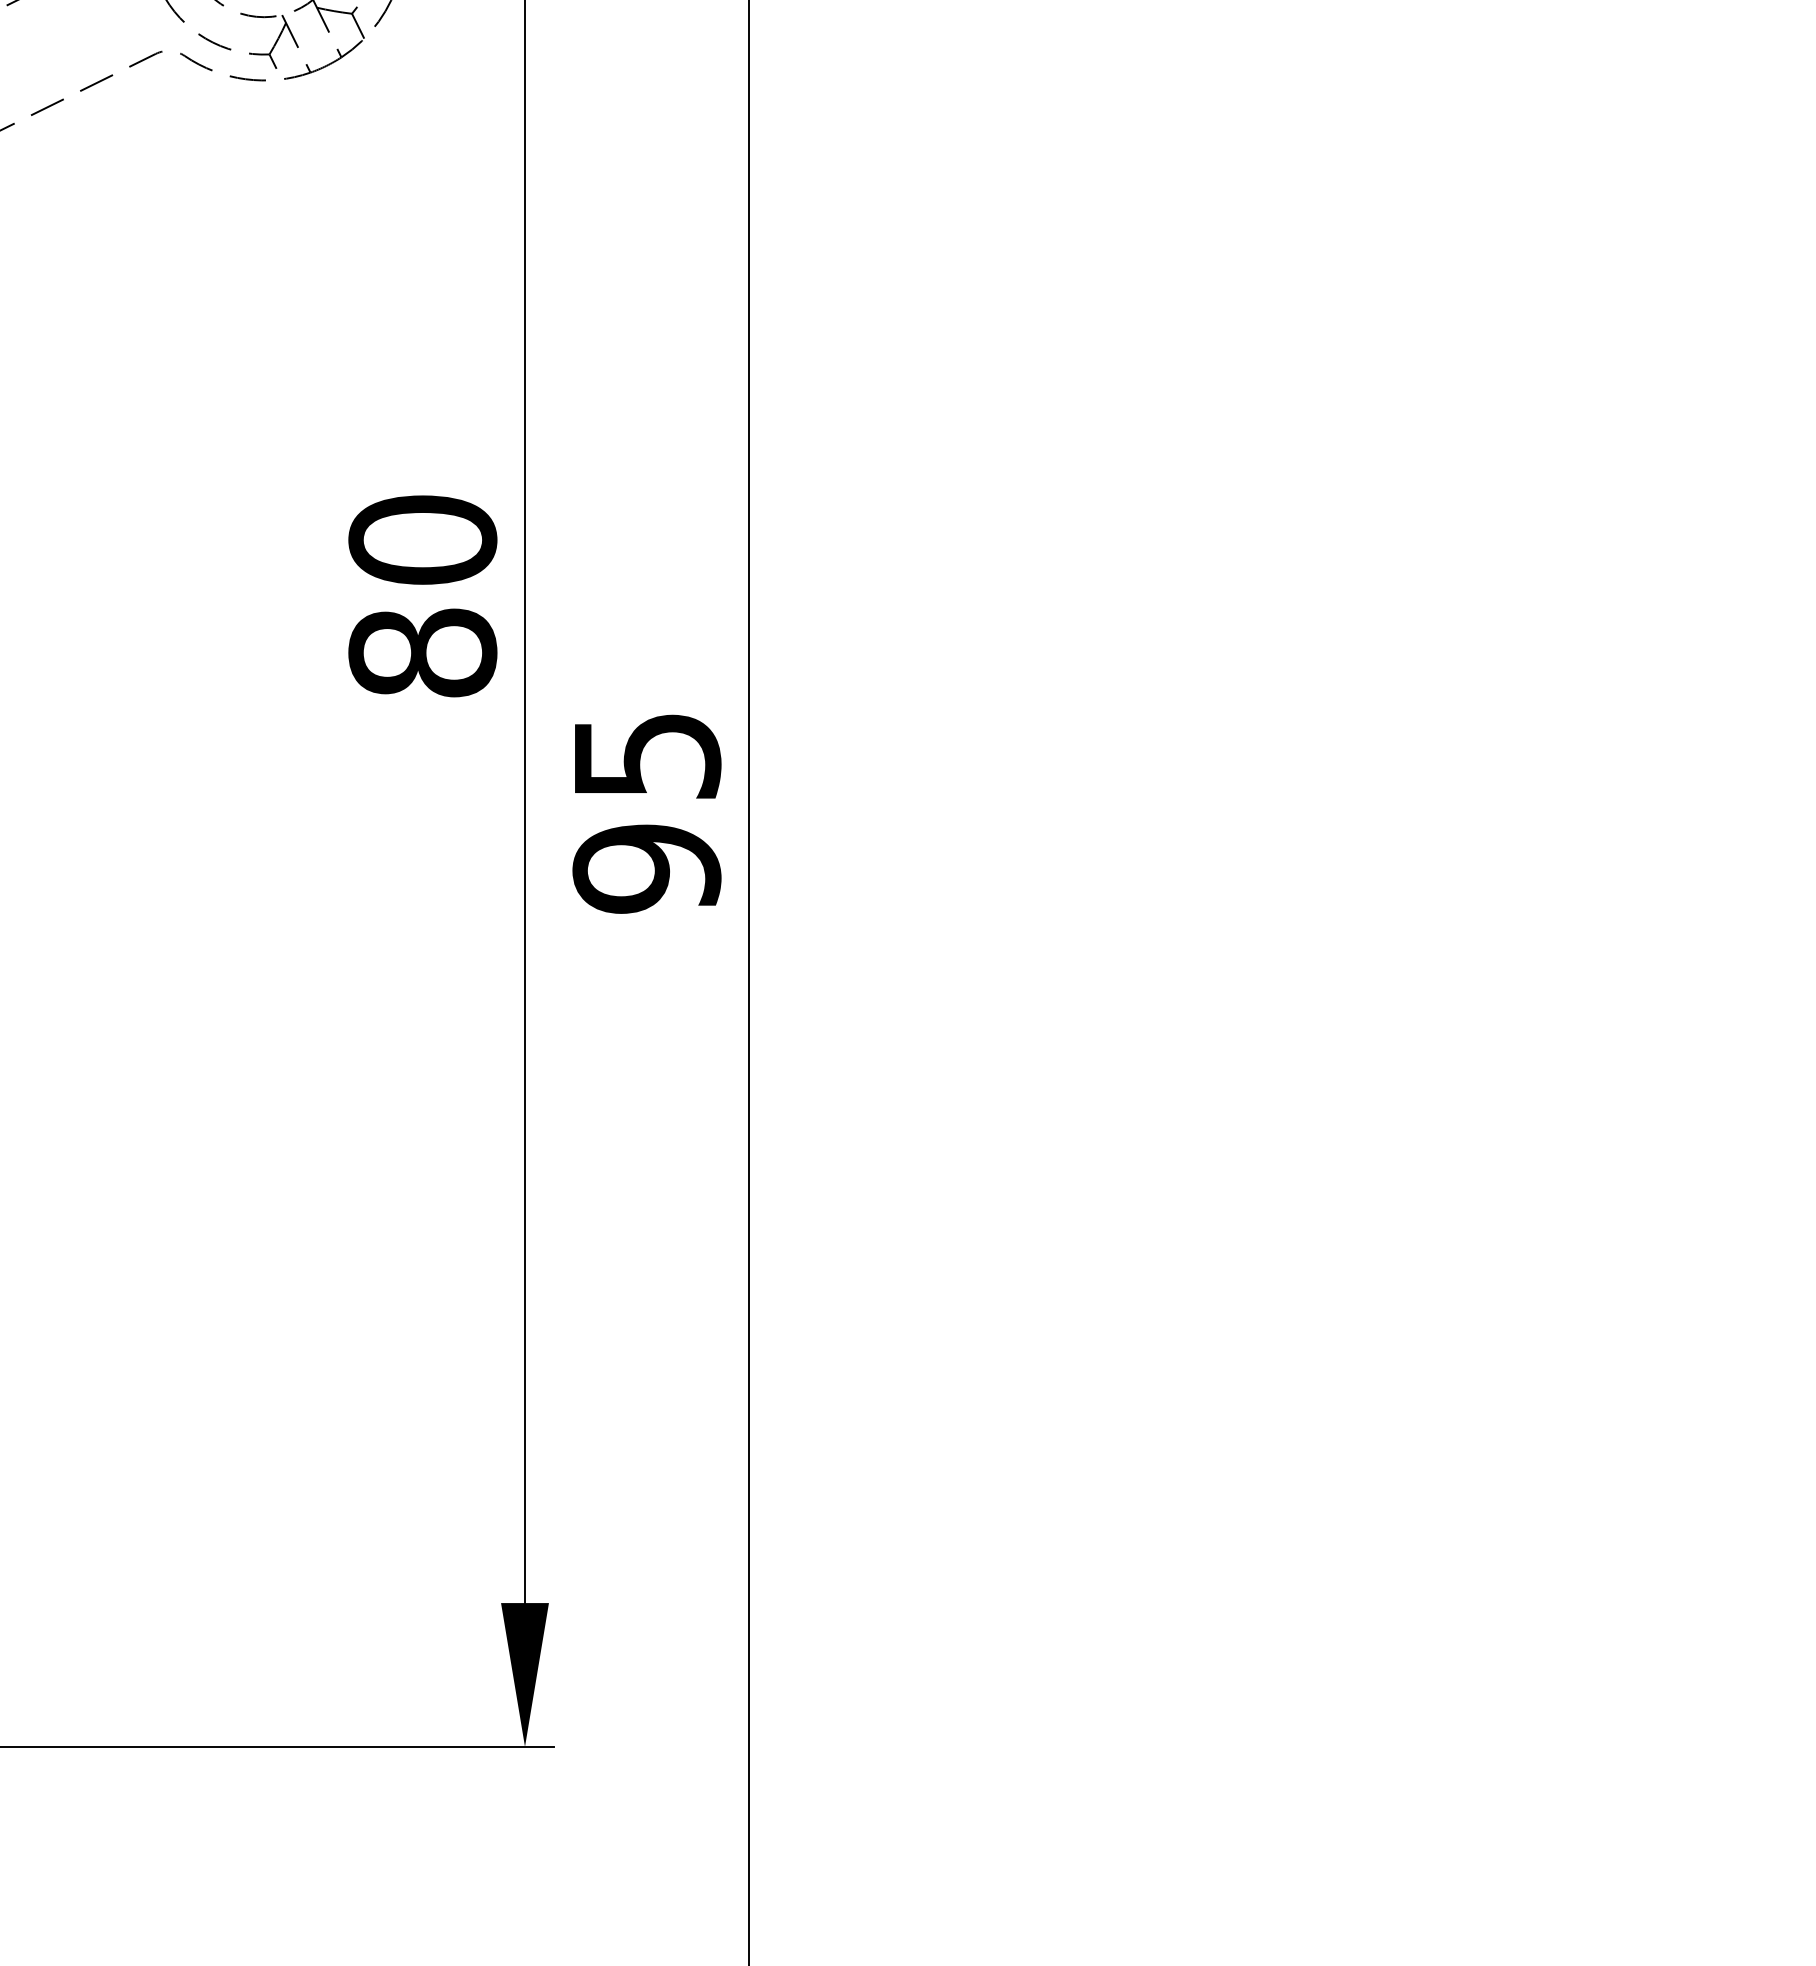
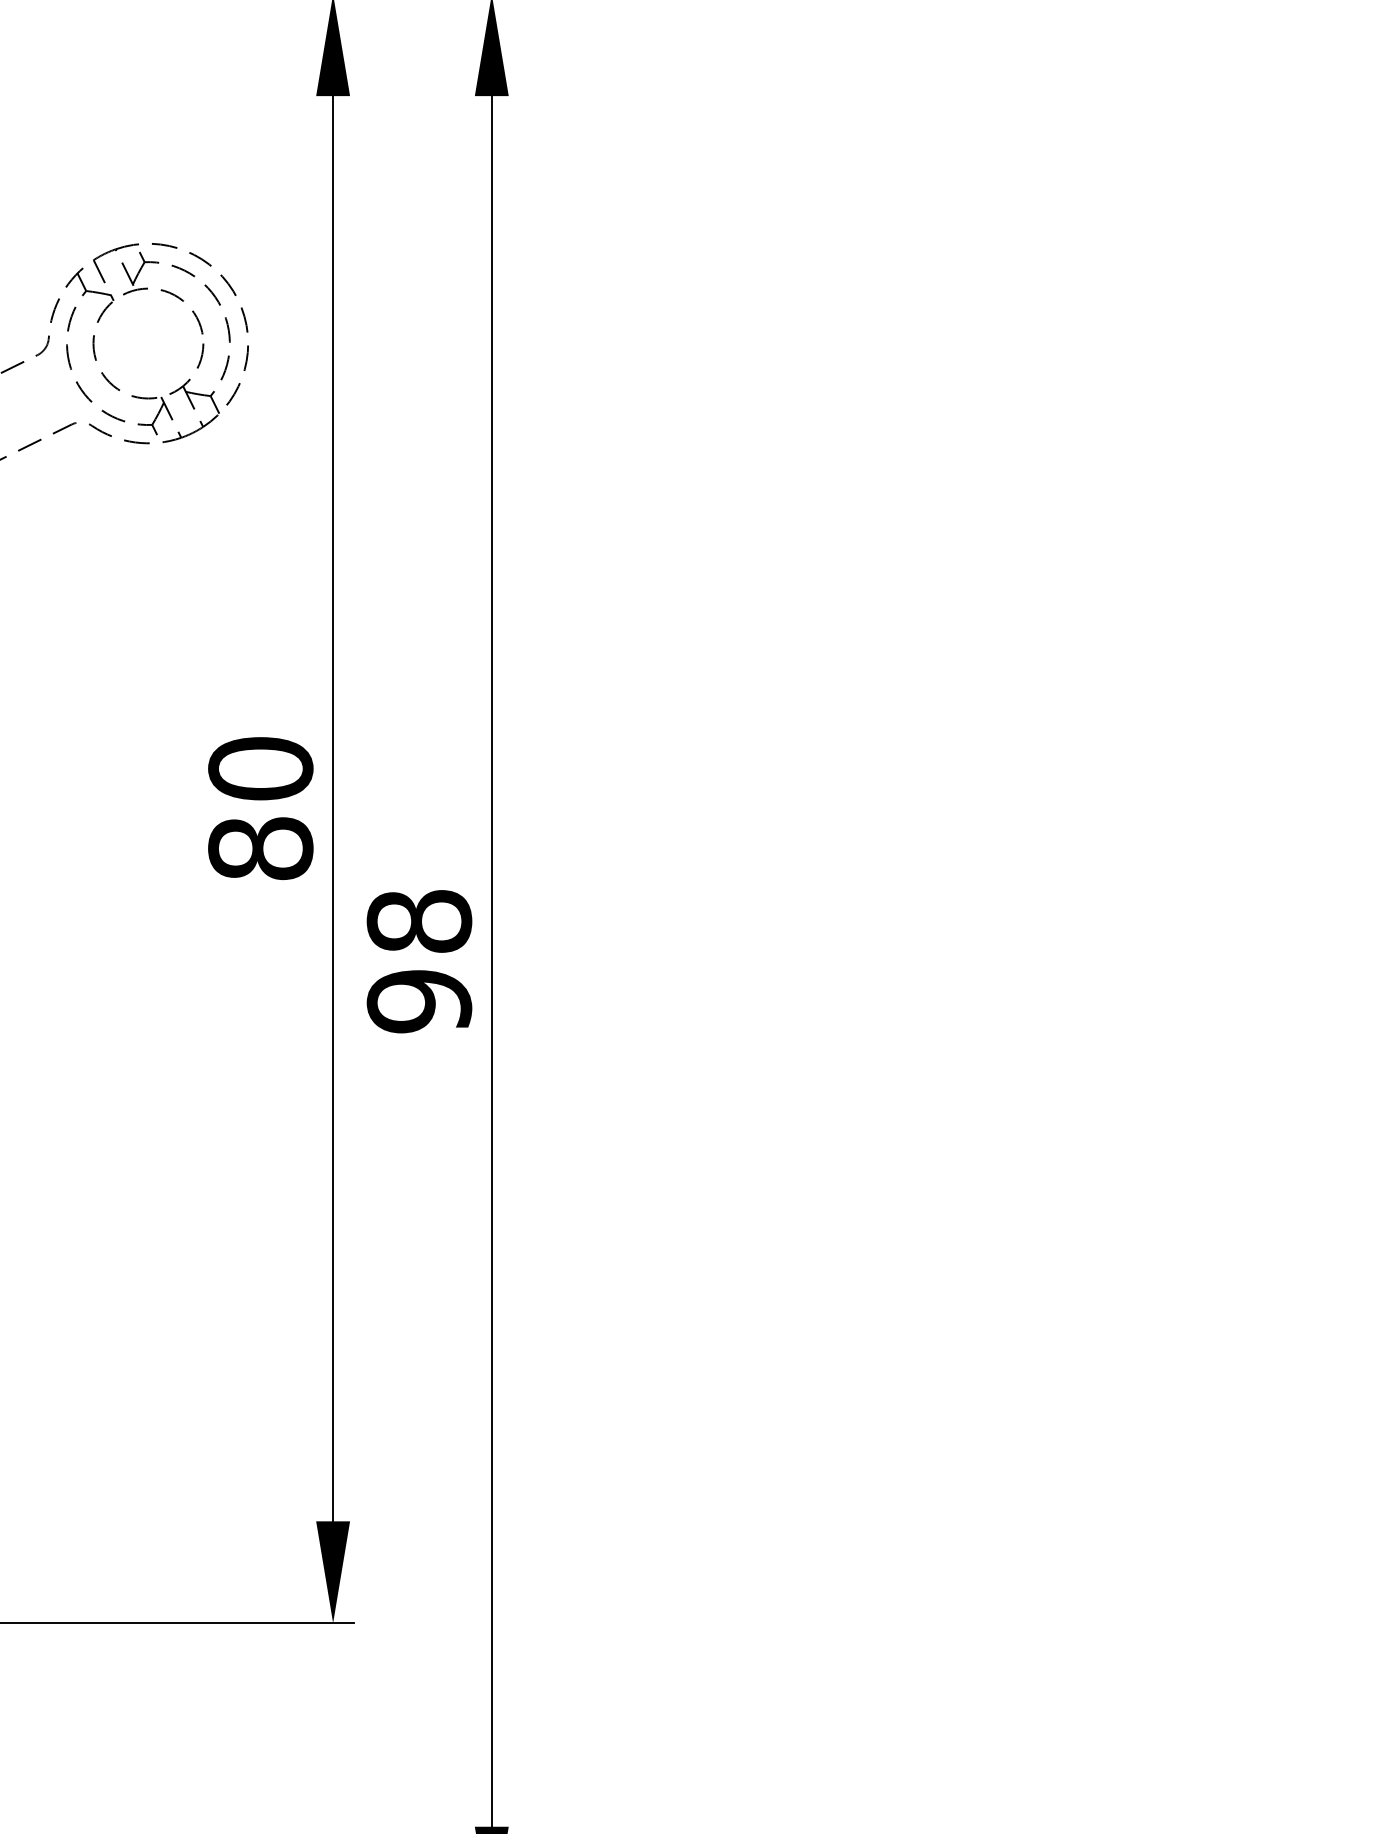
text: (646, 755) -> (419, 921), 95 -> 98

